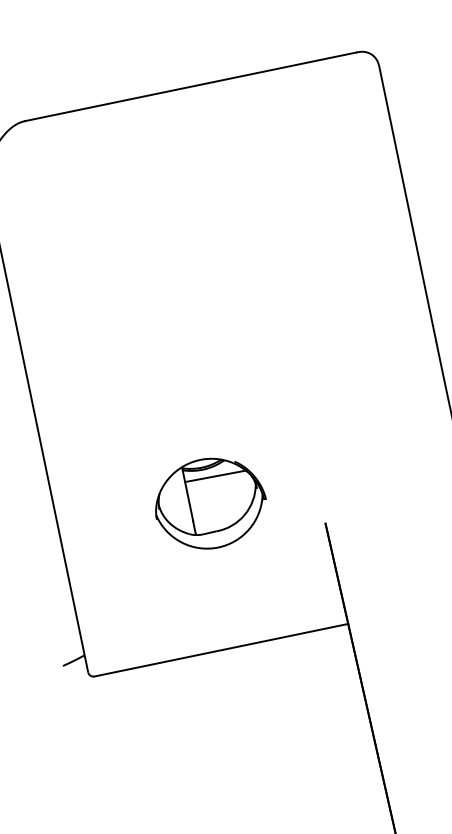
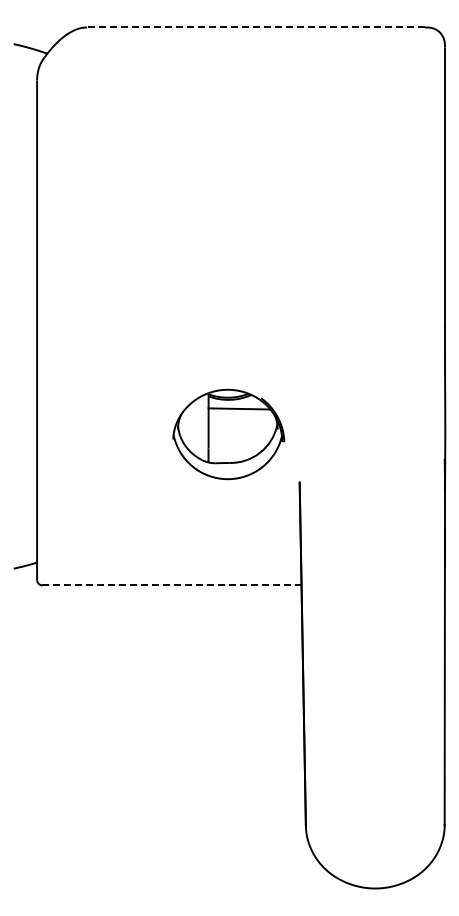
line: (190, 86) -> (256, 27), solid -> dashed
part: (209, 503) -> (228, 434), moved
line: (220, 650) -> (171, 585), solid -> dashed

